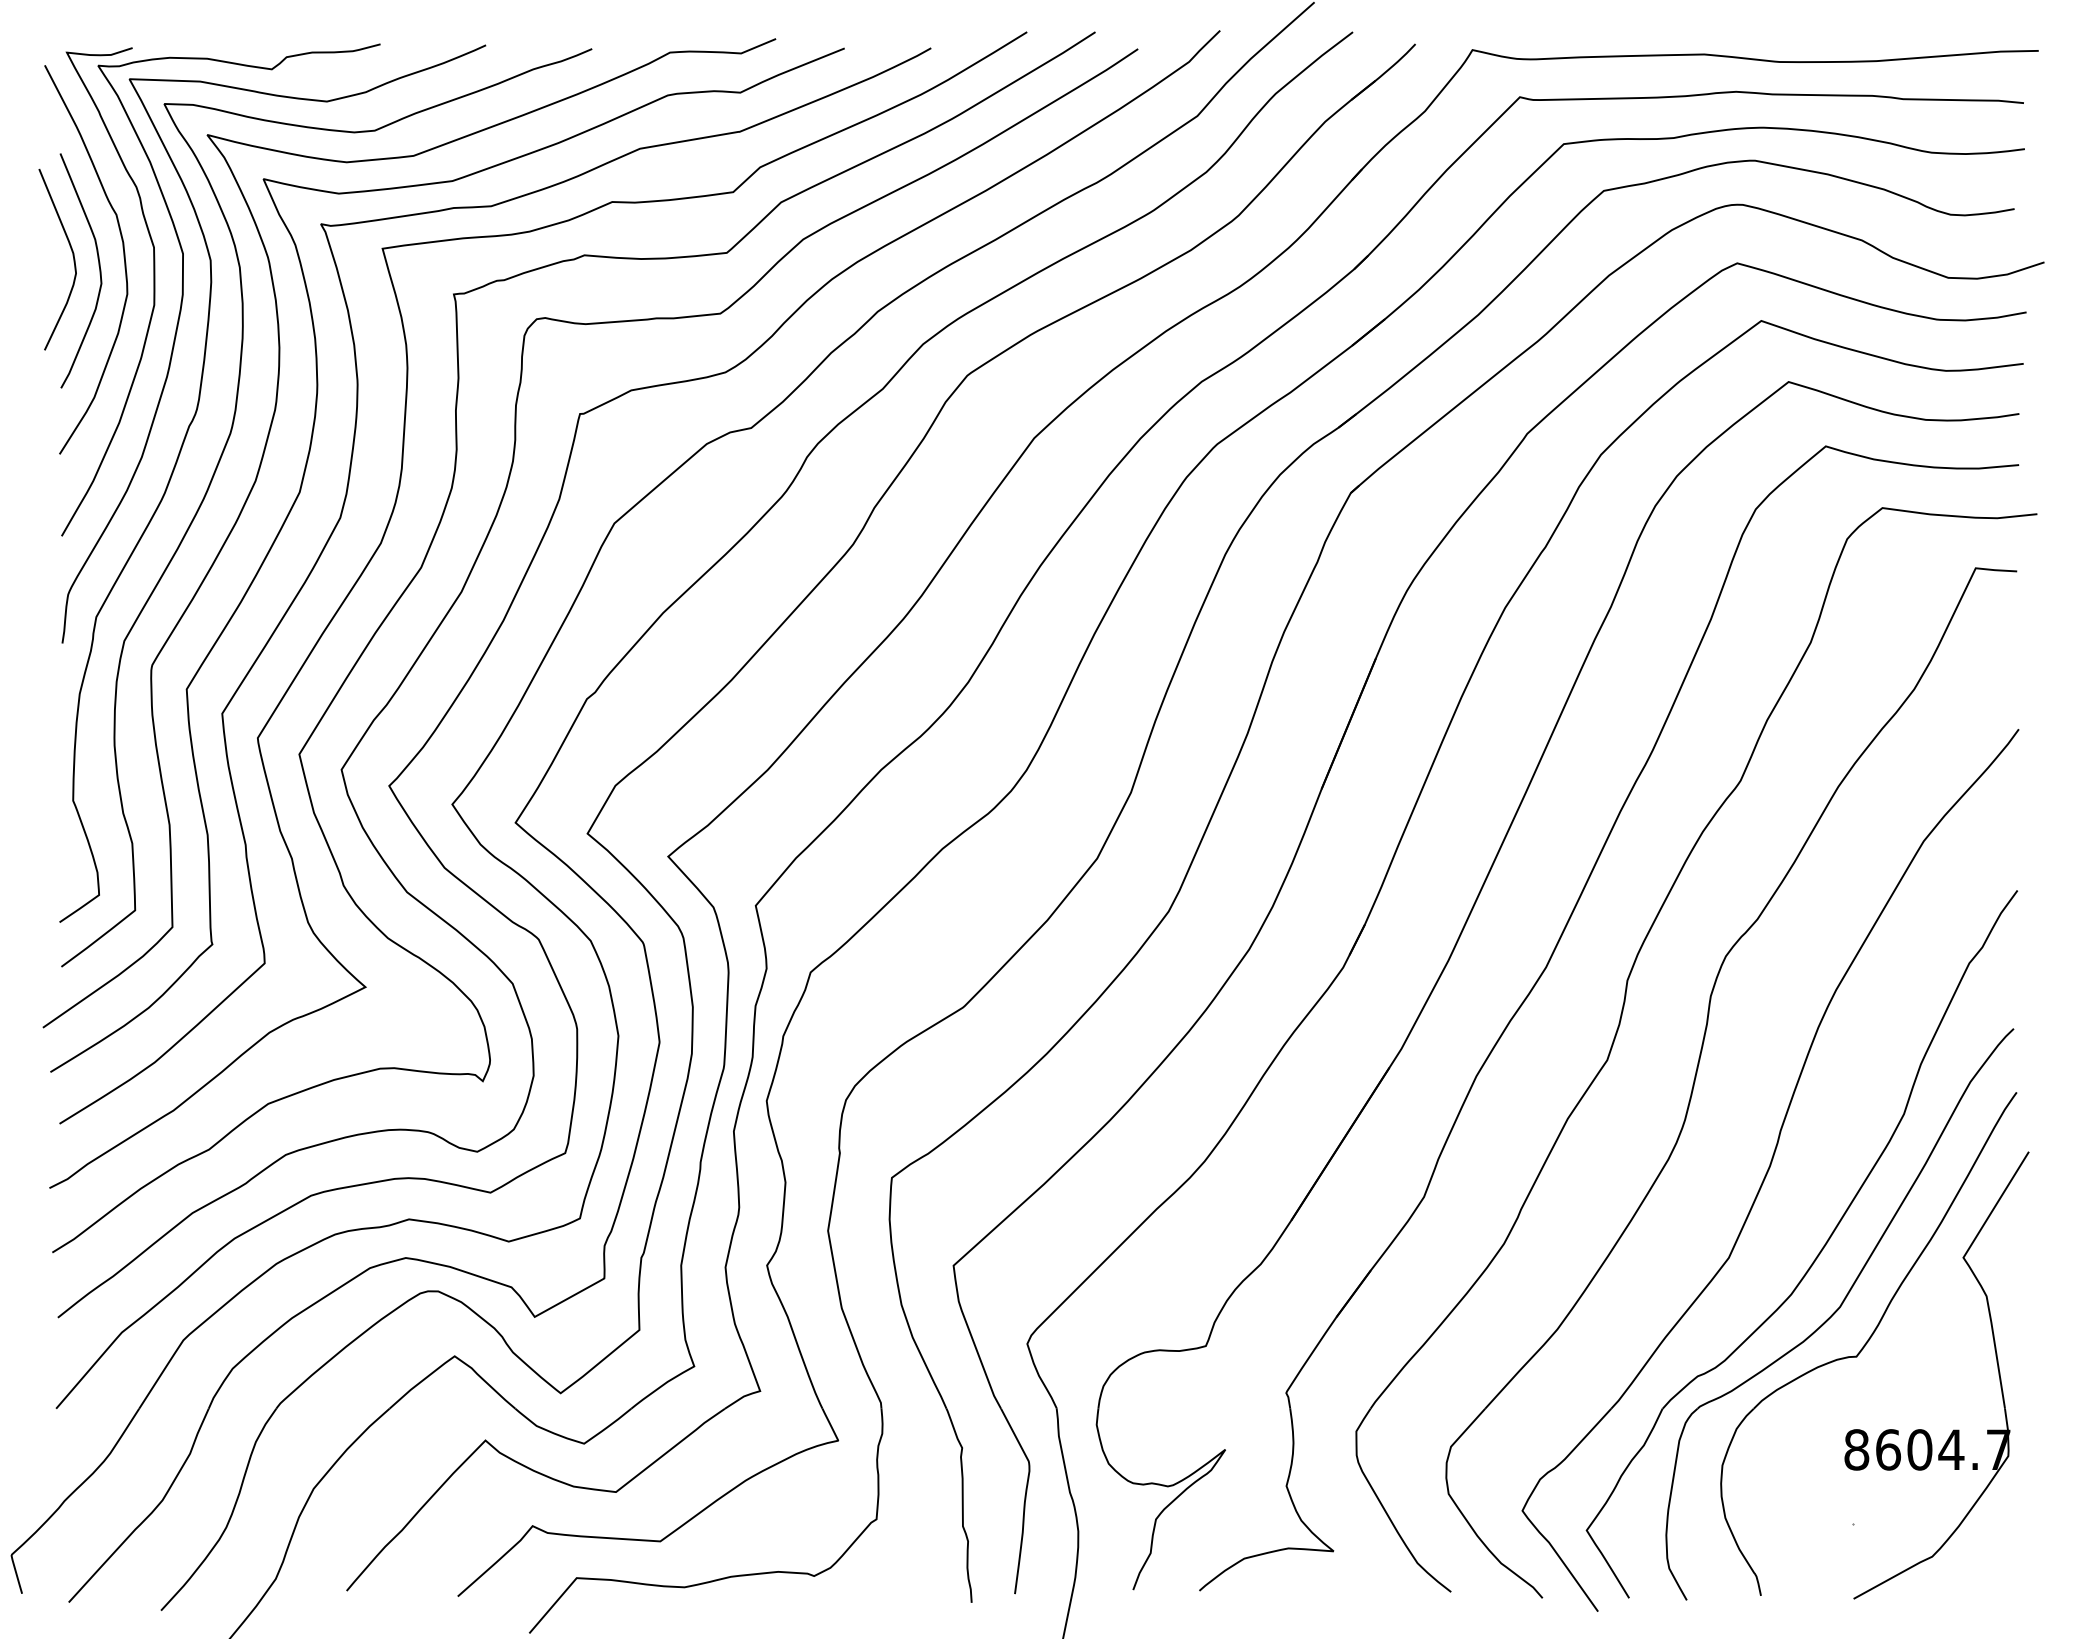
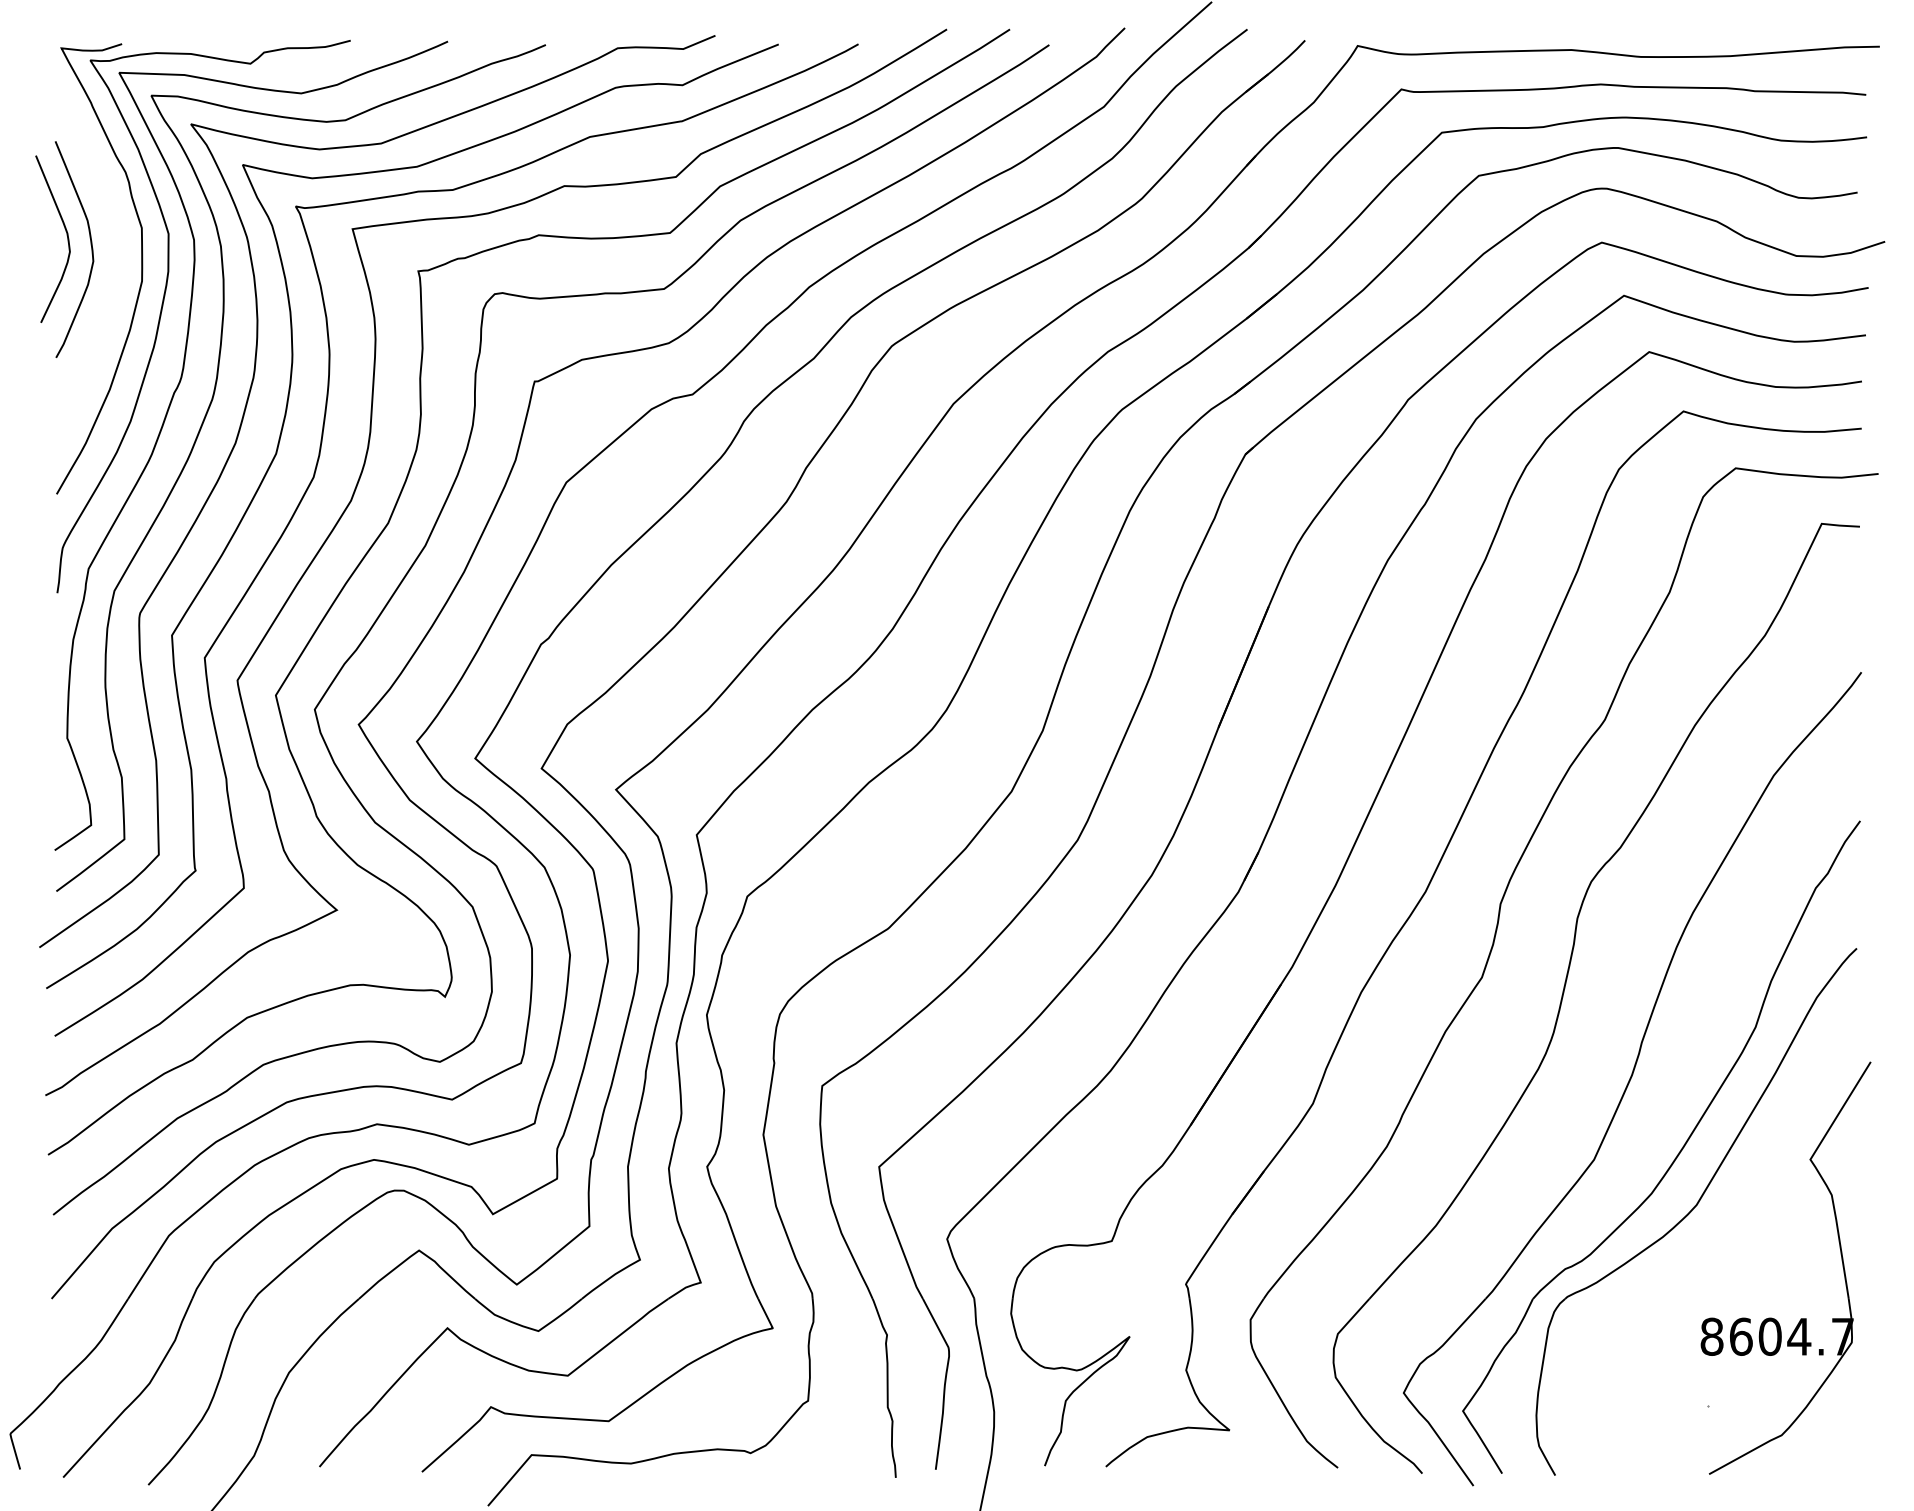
curve: (123, 257) -> (113, 237), removed
part: (1869, 1343) -> (1723, 1238), removed

